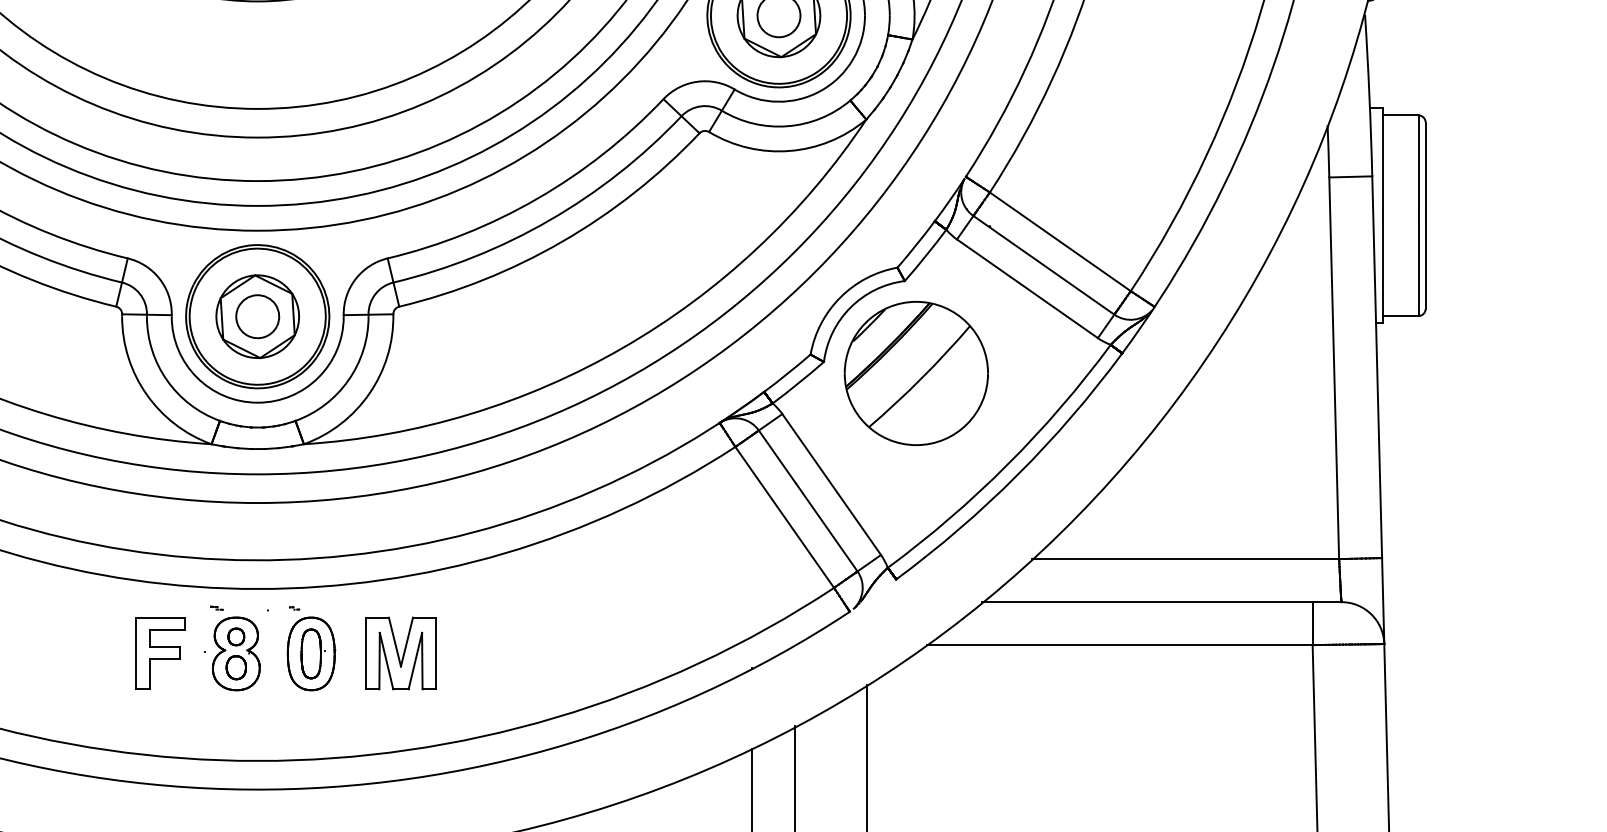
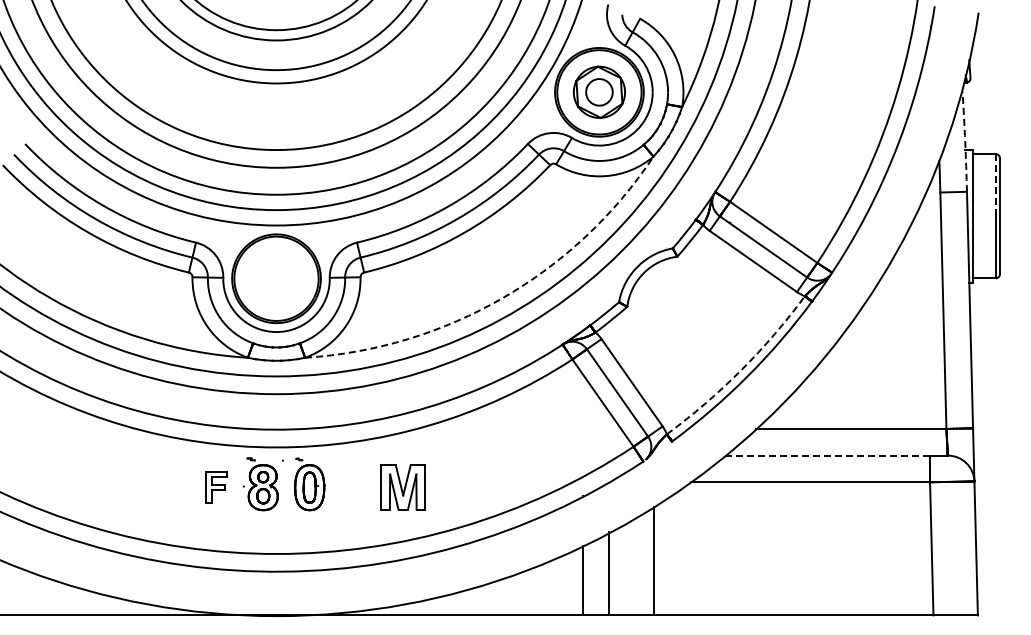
arc: (1369, 95) -> (965, 141), solid -> dashed
line: (1418, 164) -> (995, 184), solid -> dashed
part: (257, 316) -> (276, 278), removed
arc: (622, 348) -> (502, 298), solid -> dashed
part: (916, 372) -> (684, 313), removed
arc: (1008, 464) -> (741, 370), solid -> dashed
line: (1147, 601) -> (827, 455), solid -> dashed
part: (159, 653) -> (215, 487), size x0.7
part: (399, 653) -> (402, 487), moved

